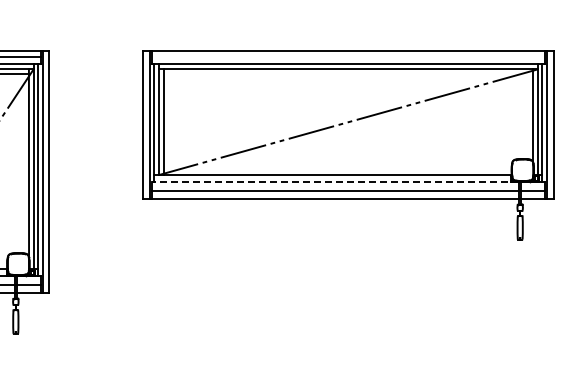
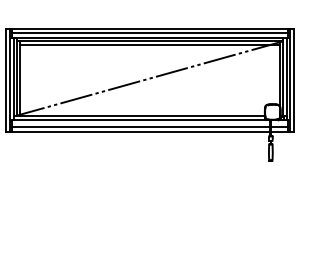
line: (348, 57) -> (150, 32), added
line: (348, 74) -> (150, 44), added
line: (335, 181) -> (141, 120), dashed -> solid

